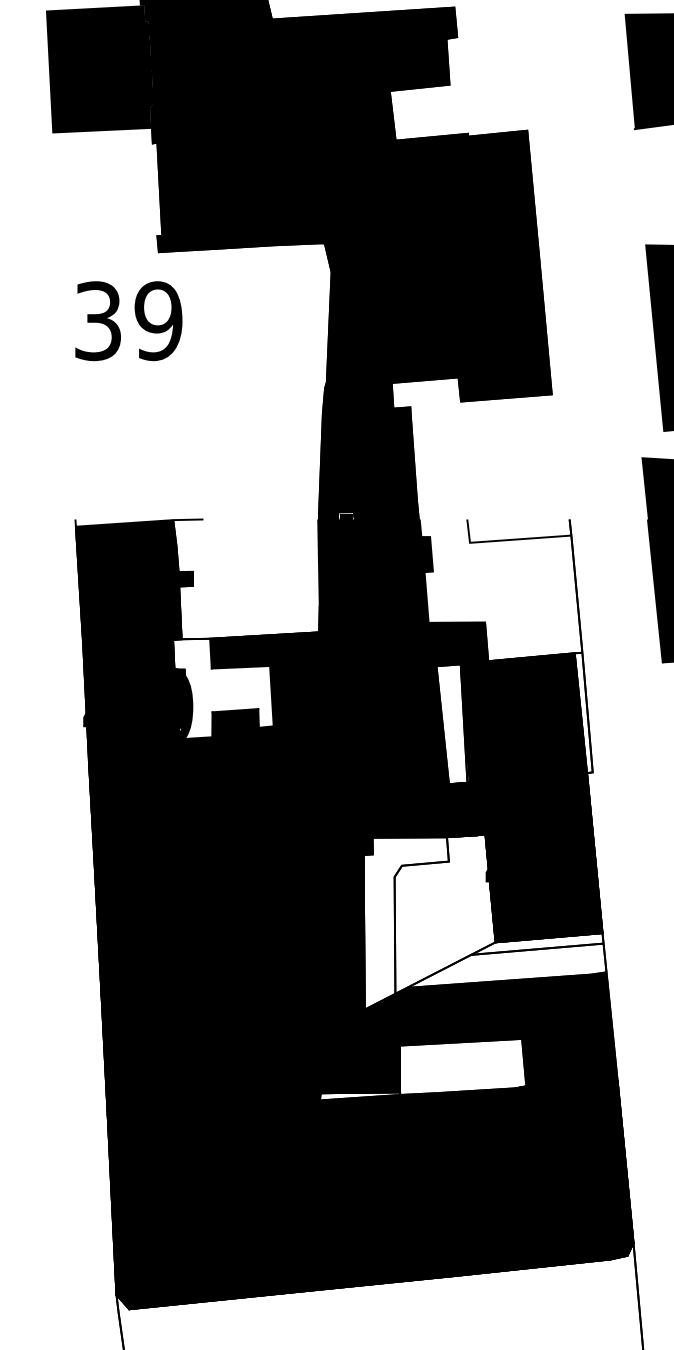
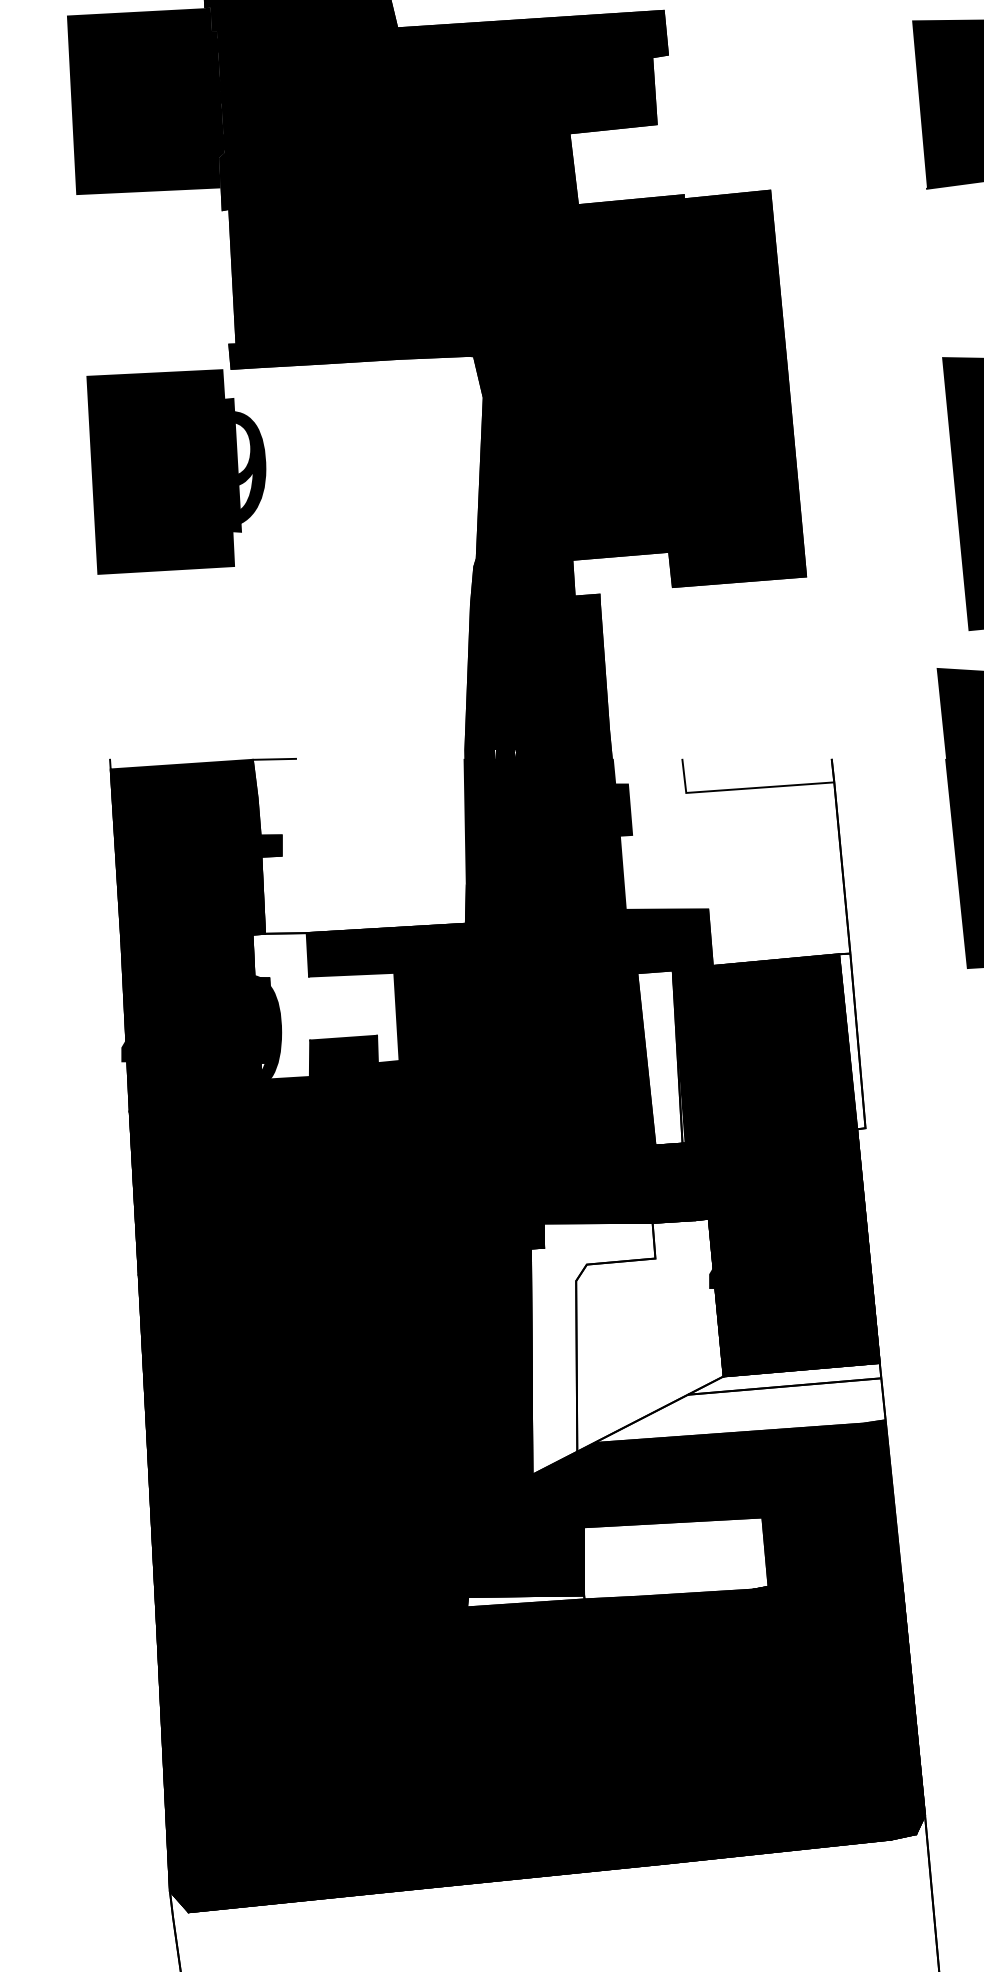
fill: (112, 322) -> (164, 471), added

